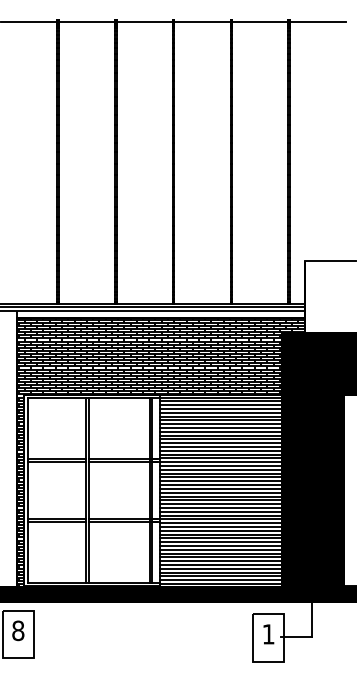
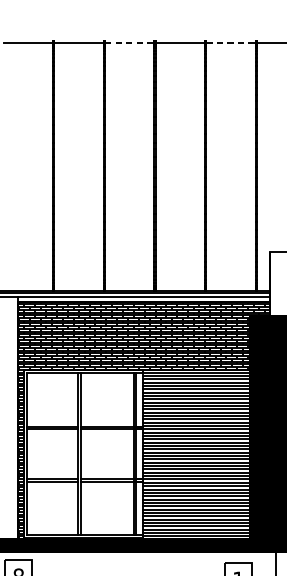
line: (145, 21) -> (130, 42), solid -> dashed
line: (260, 21) -> (231, 42), solid -> dashed

